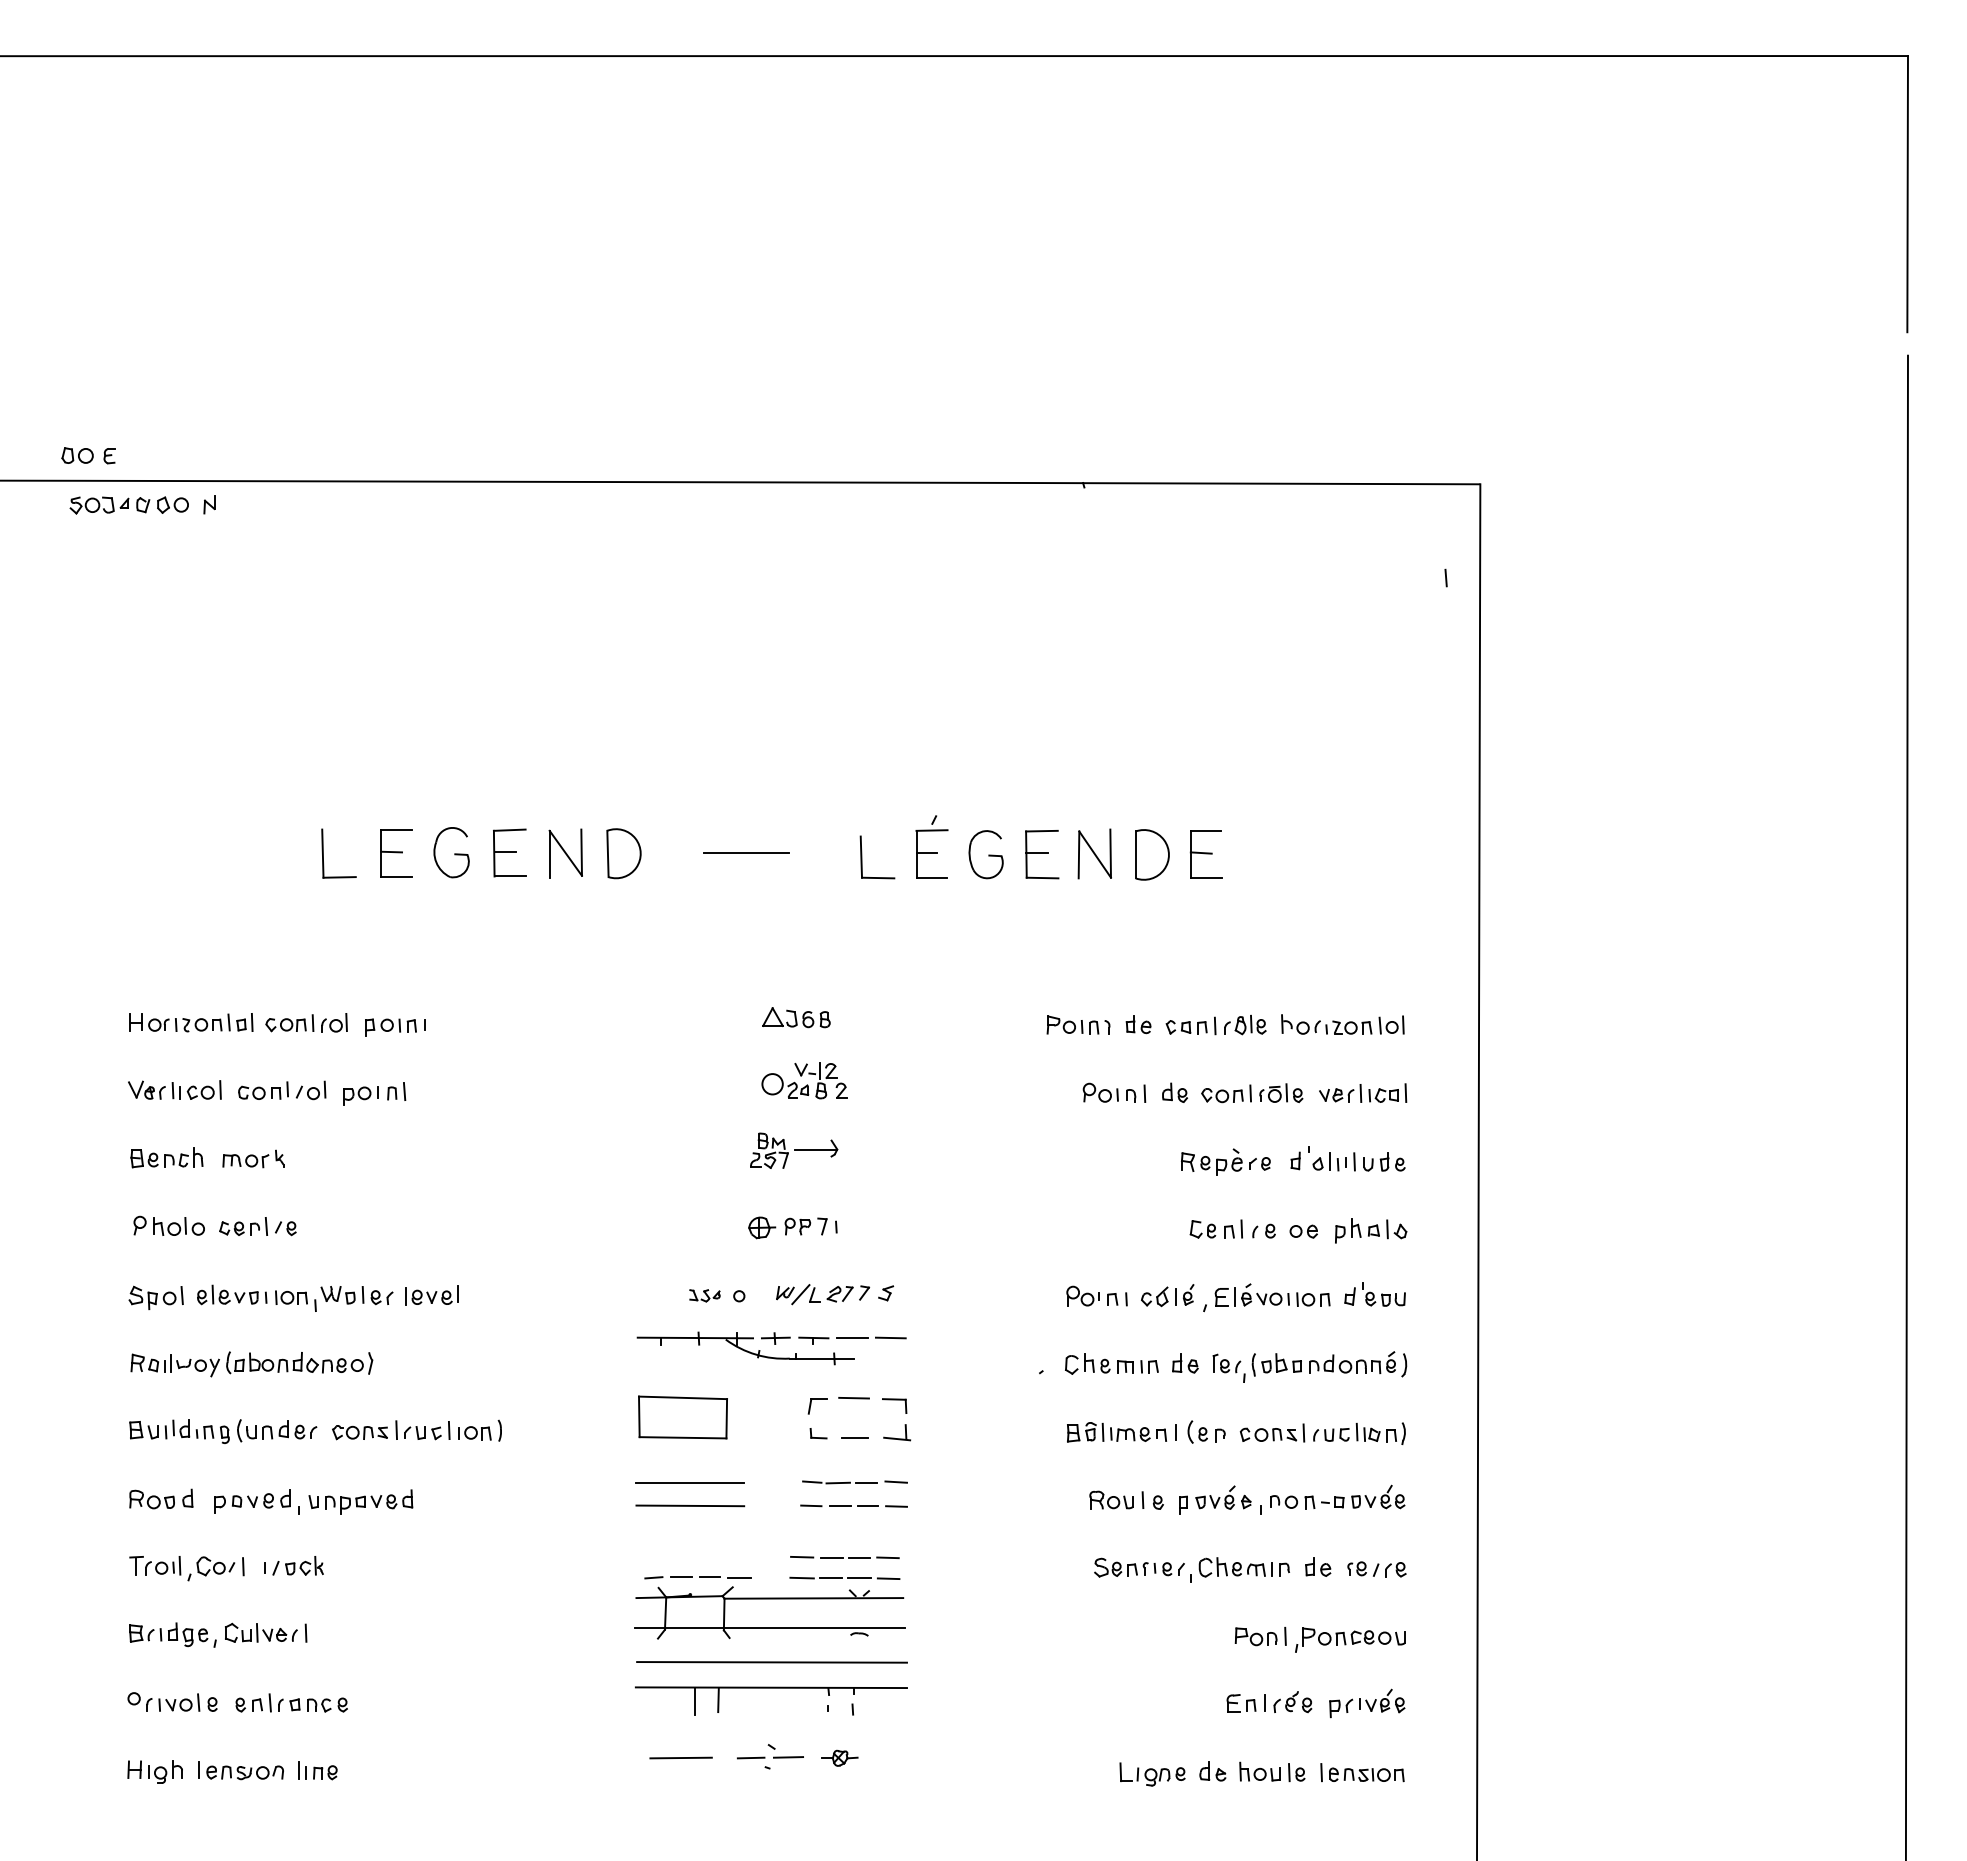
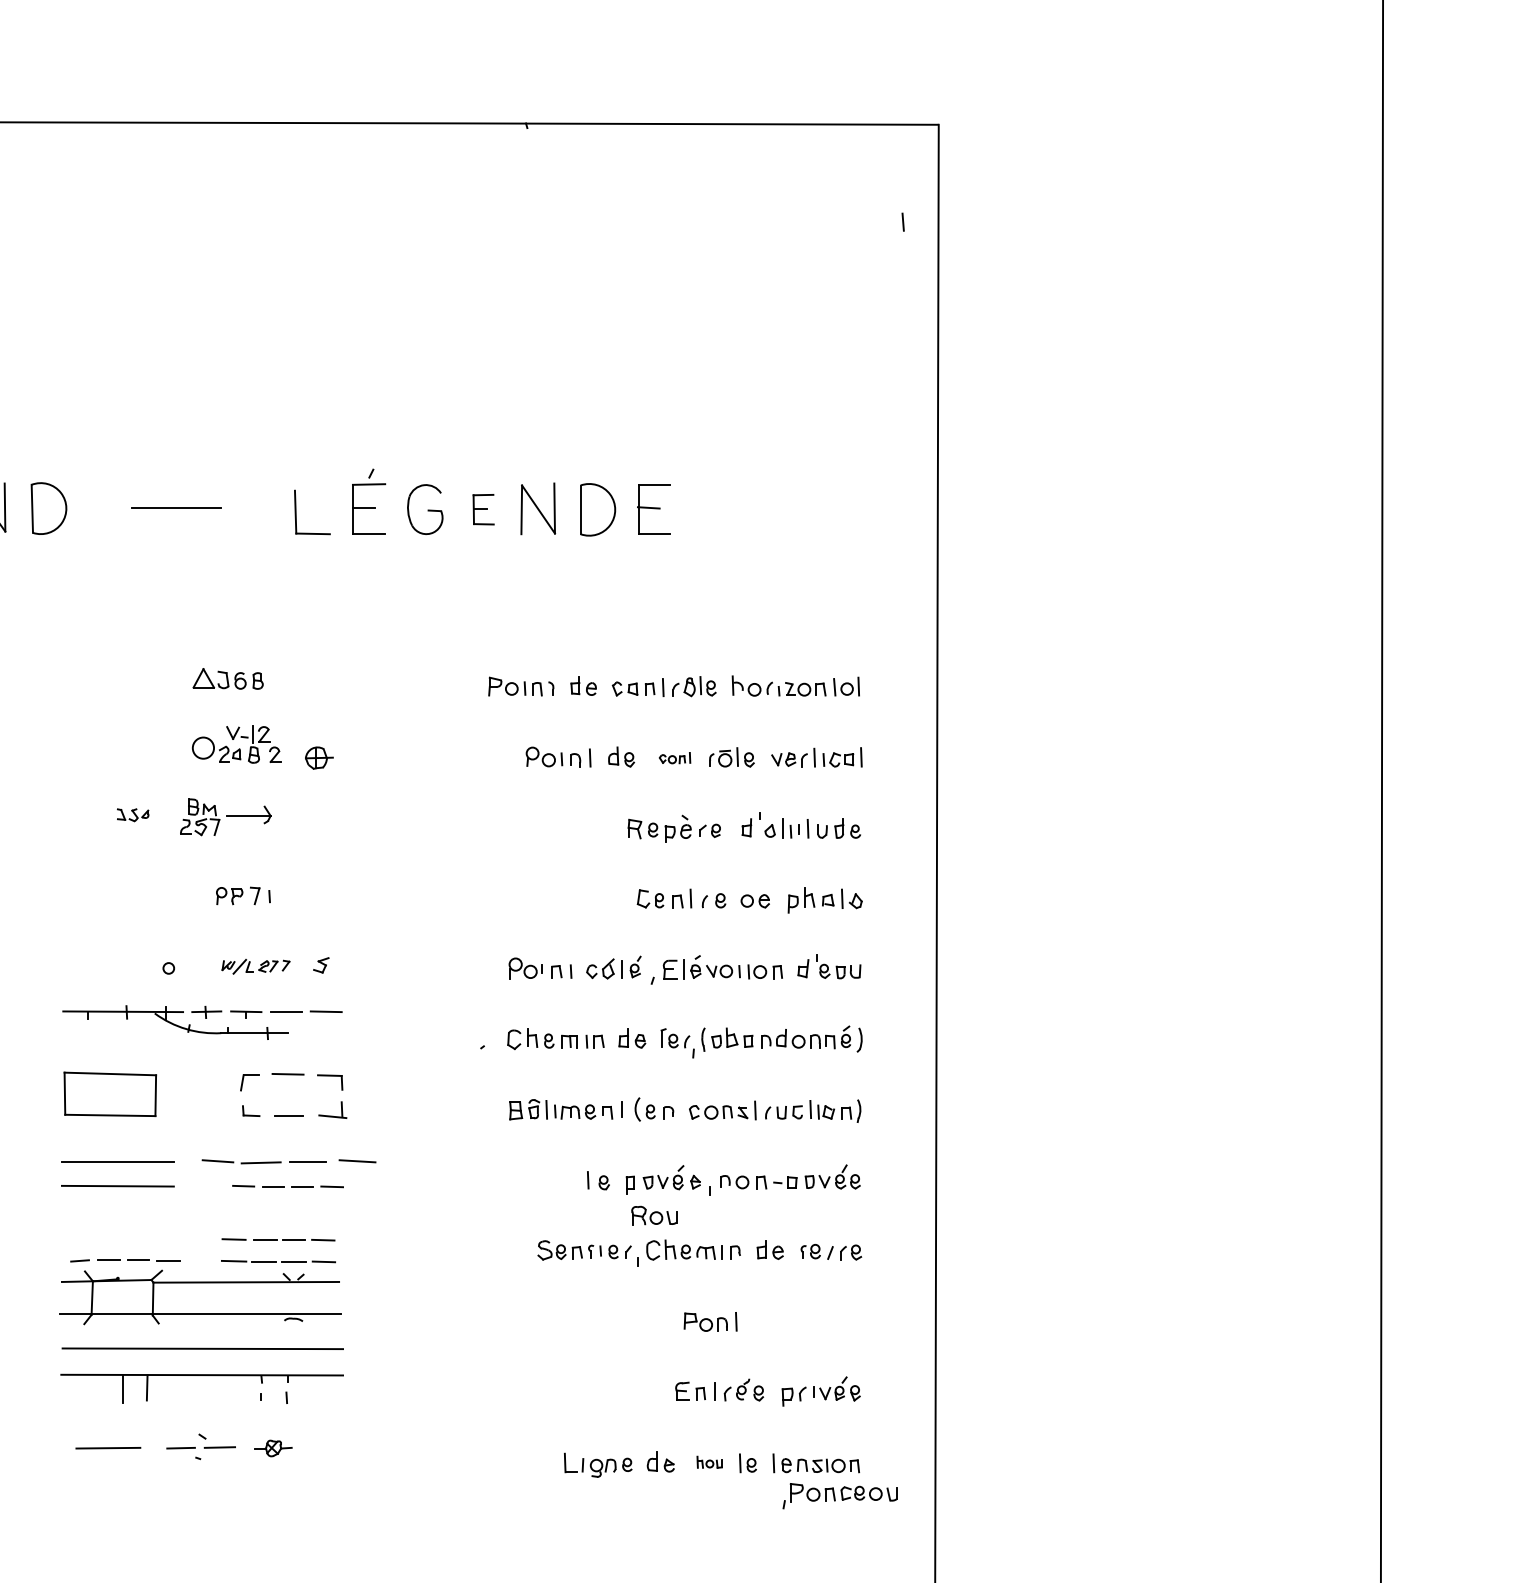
part: (1042, 854) -> (483, 509), size x0.6
part: (1226, 1093) -> (675, 757), size x0.6
part: (762, 1227) -> (319, 757), moved
part: (823, 1294) -> (256, 966), size x0.7
part: (704, 1295) -> (132, 814), moved
part: (854, 1482) -> (288, 1161), size x1.6
part: (1111, 1499) -> (654, 1214), moved
part: (1350, 1639) -> (840, 1495), moved
part: (1259, 1771) -> (709, 1462), size x0.6

